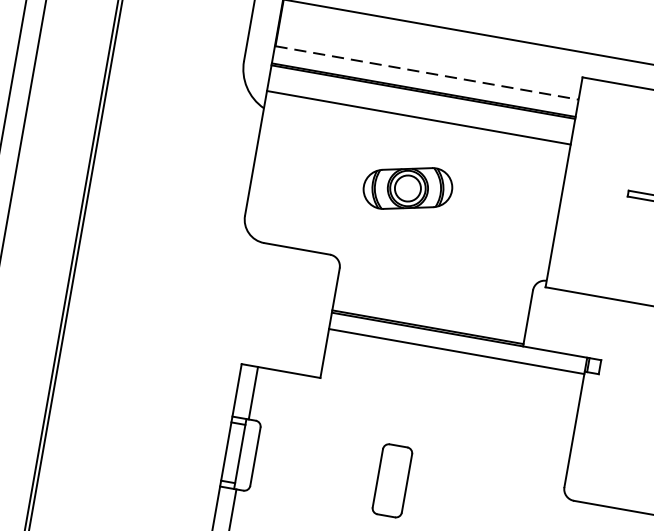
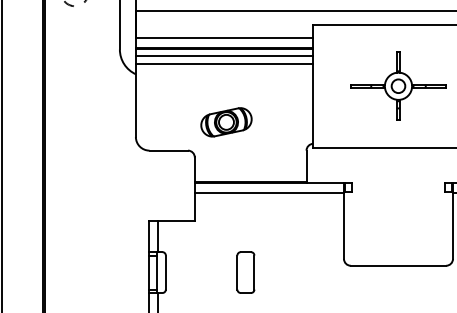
line: (426, 72) -> (224, 37), dashed -> solid
line: (421, 102) -> (224, 55), added
part: (407, 188) -> (226, 122), moved

